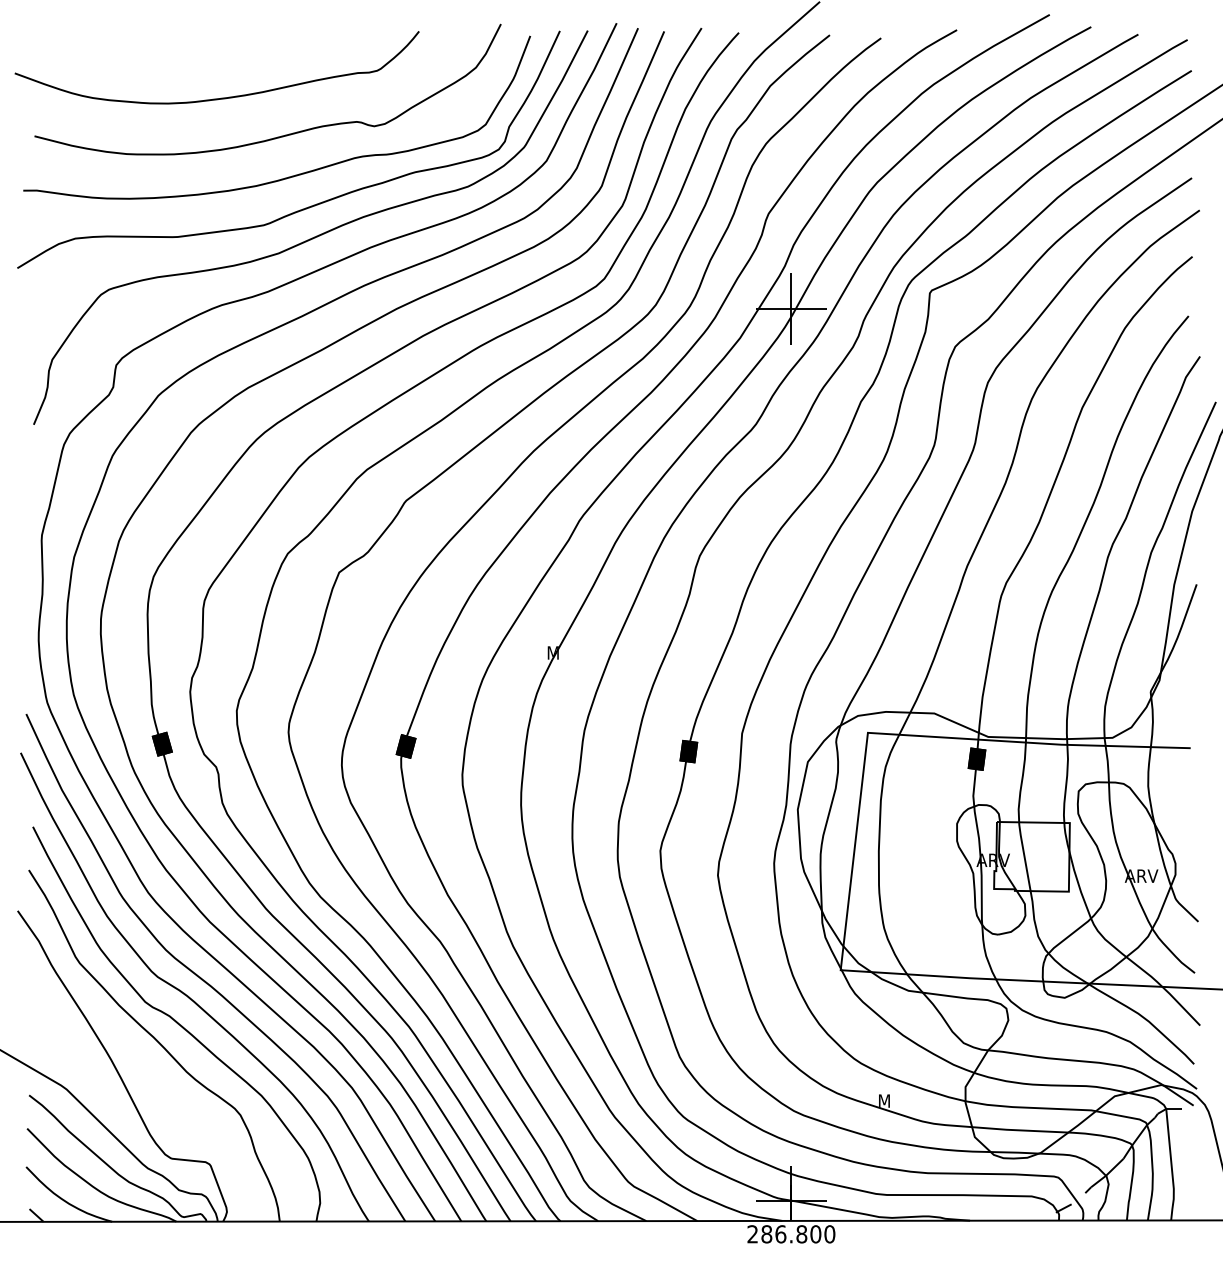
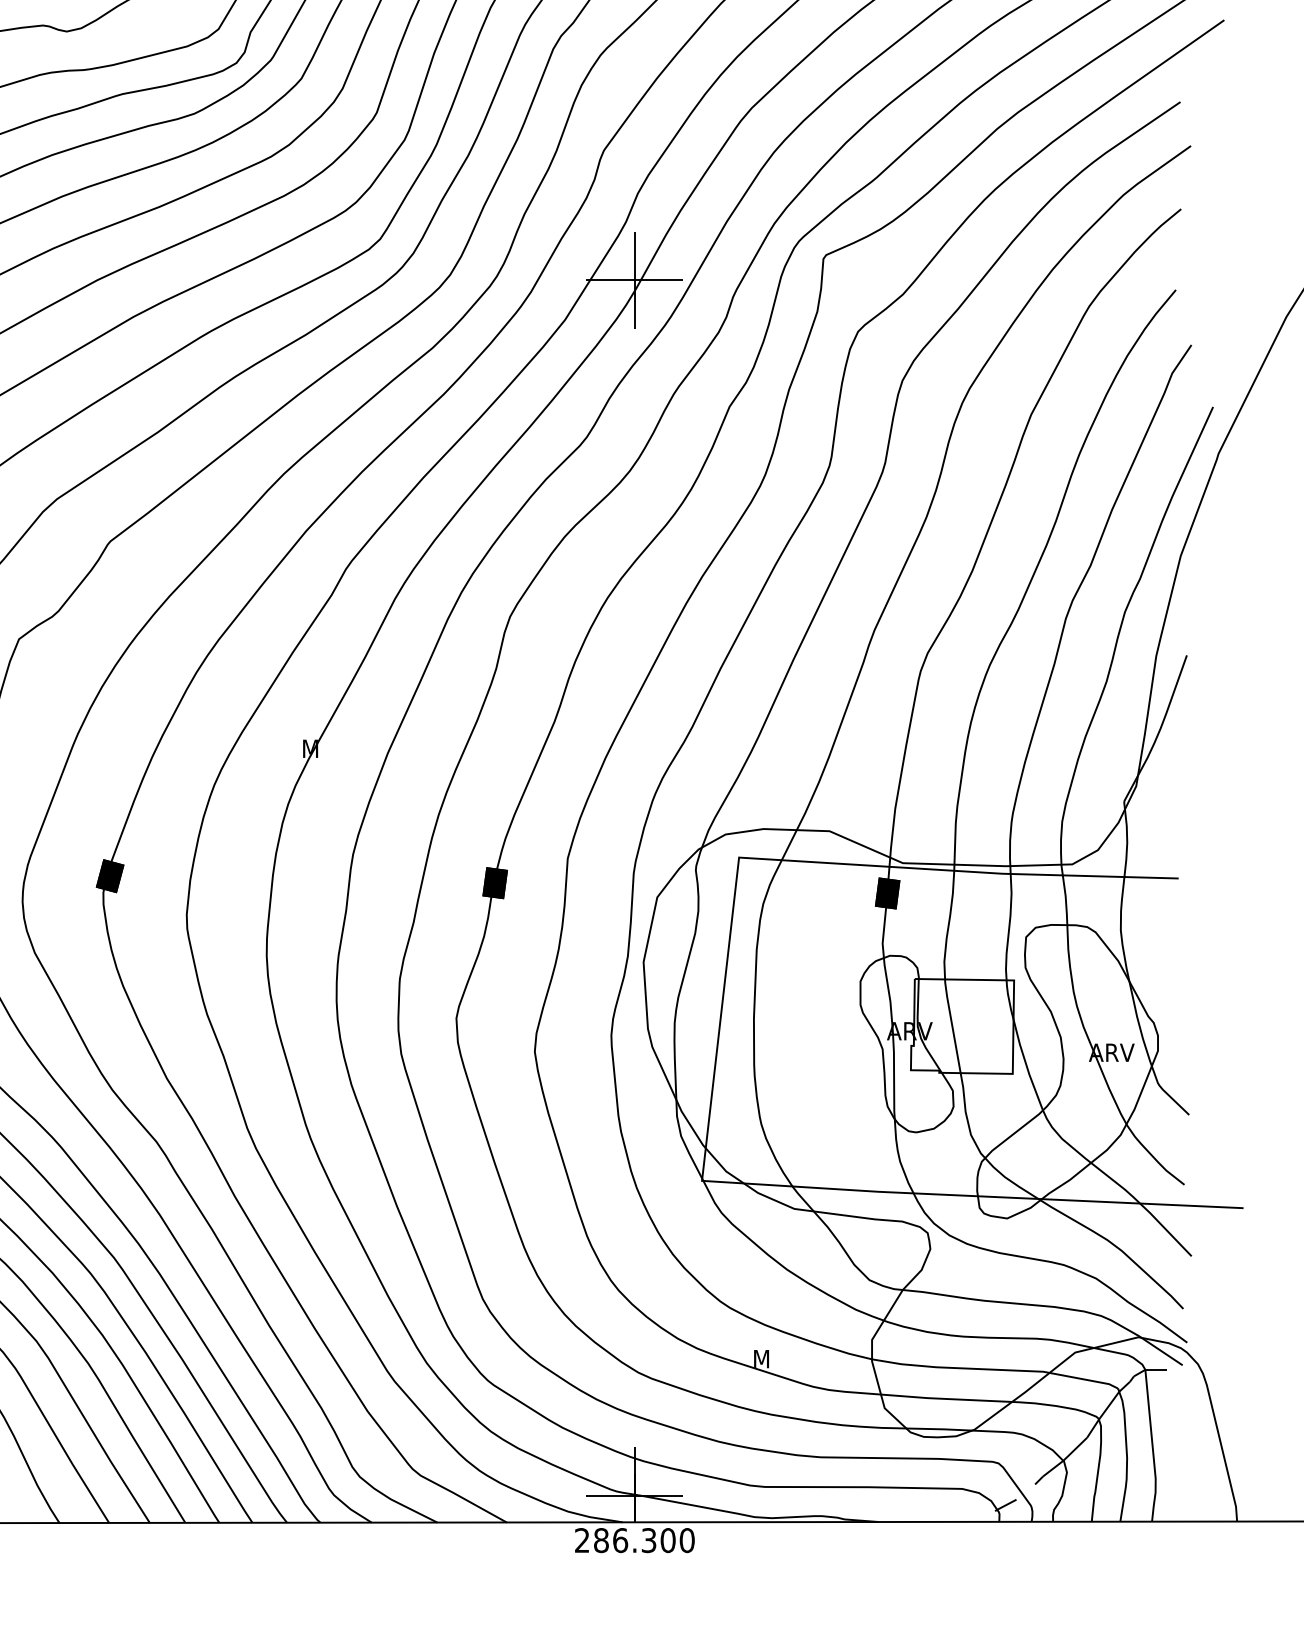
text: (801, 1234) -> (648, 1540), 286.800 -> 286.300

